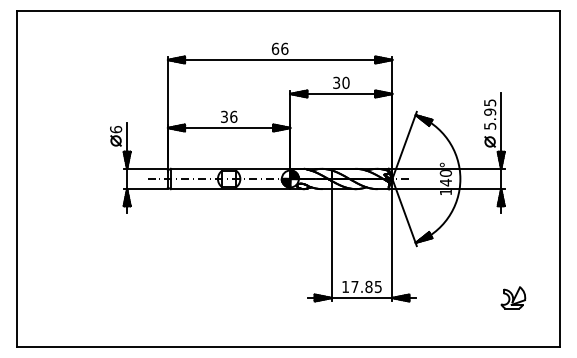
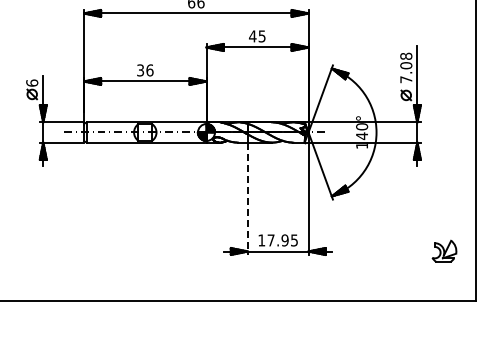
text: (340, 82) -> (256, 36), 30 -> 45
text: (490, 114) -> (406, 68), 5.95 -> 7.08
line: (331, 245) -> (247, 199), solid -> dashed
text: (368, 287) -> (284, 241), 17.85 -> 17.95
part: (513, 297) -> (444, 251), moved

